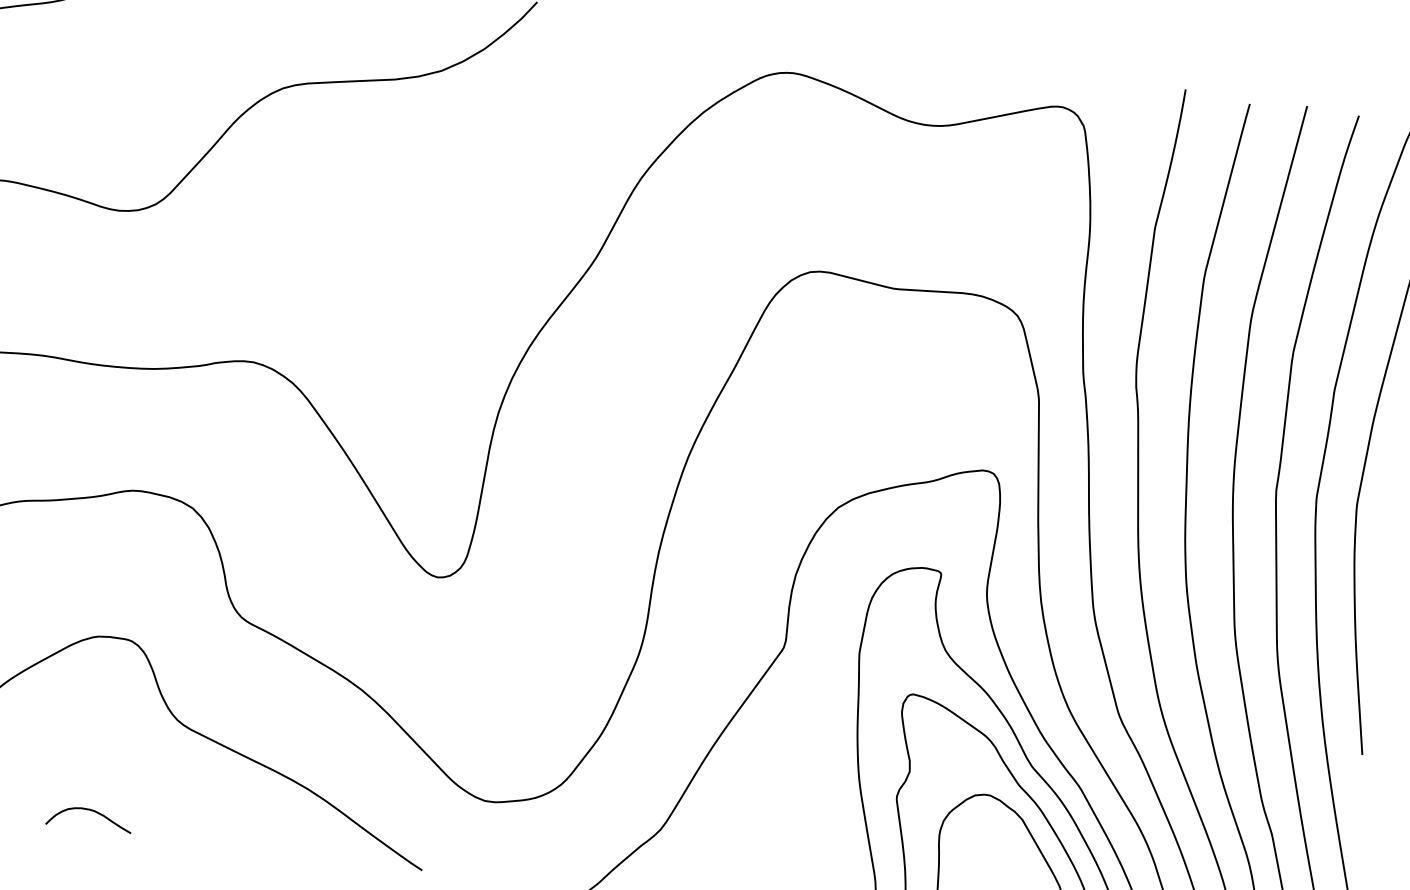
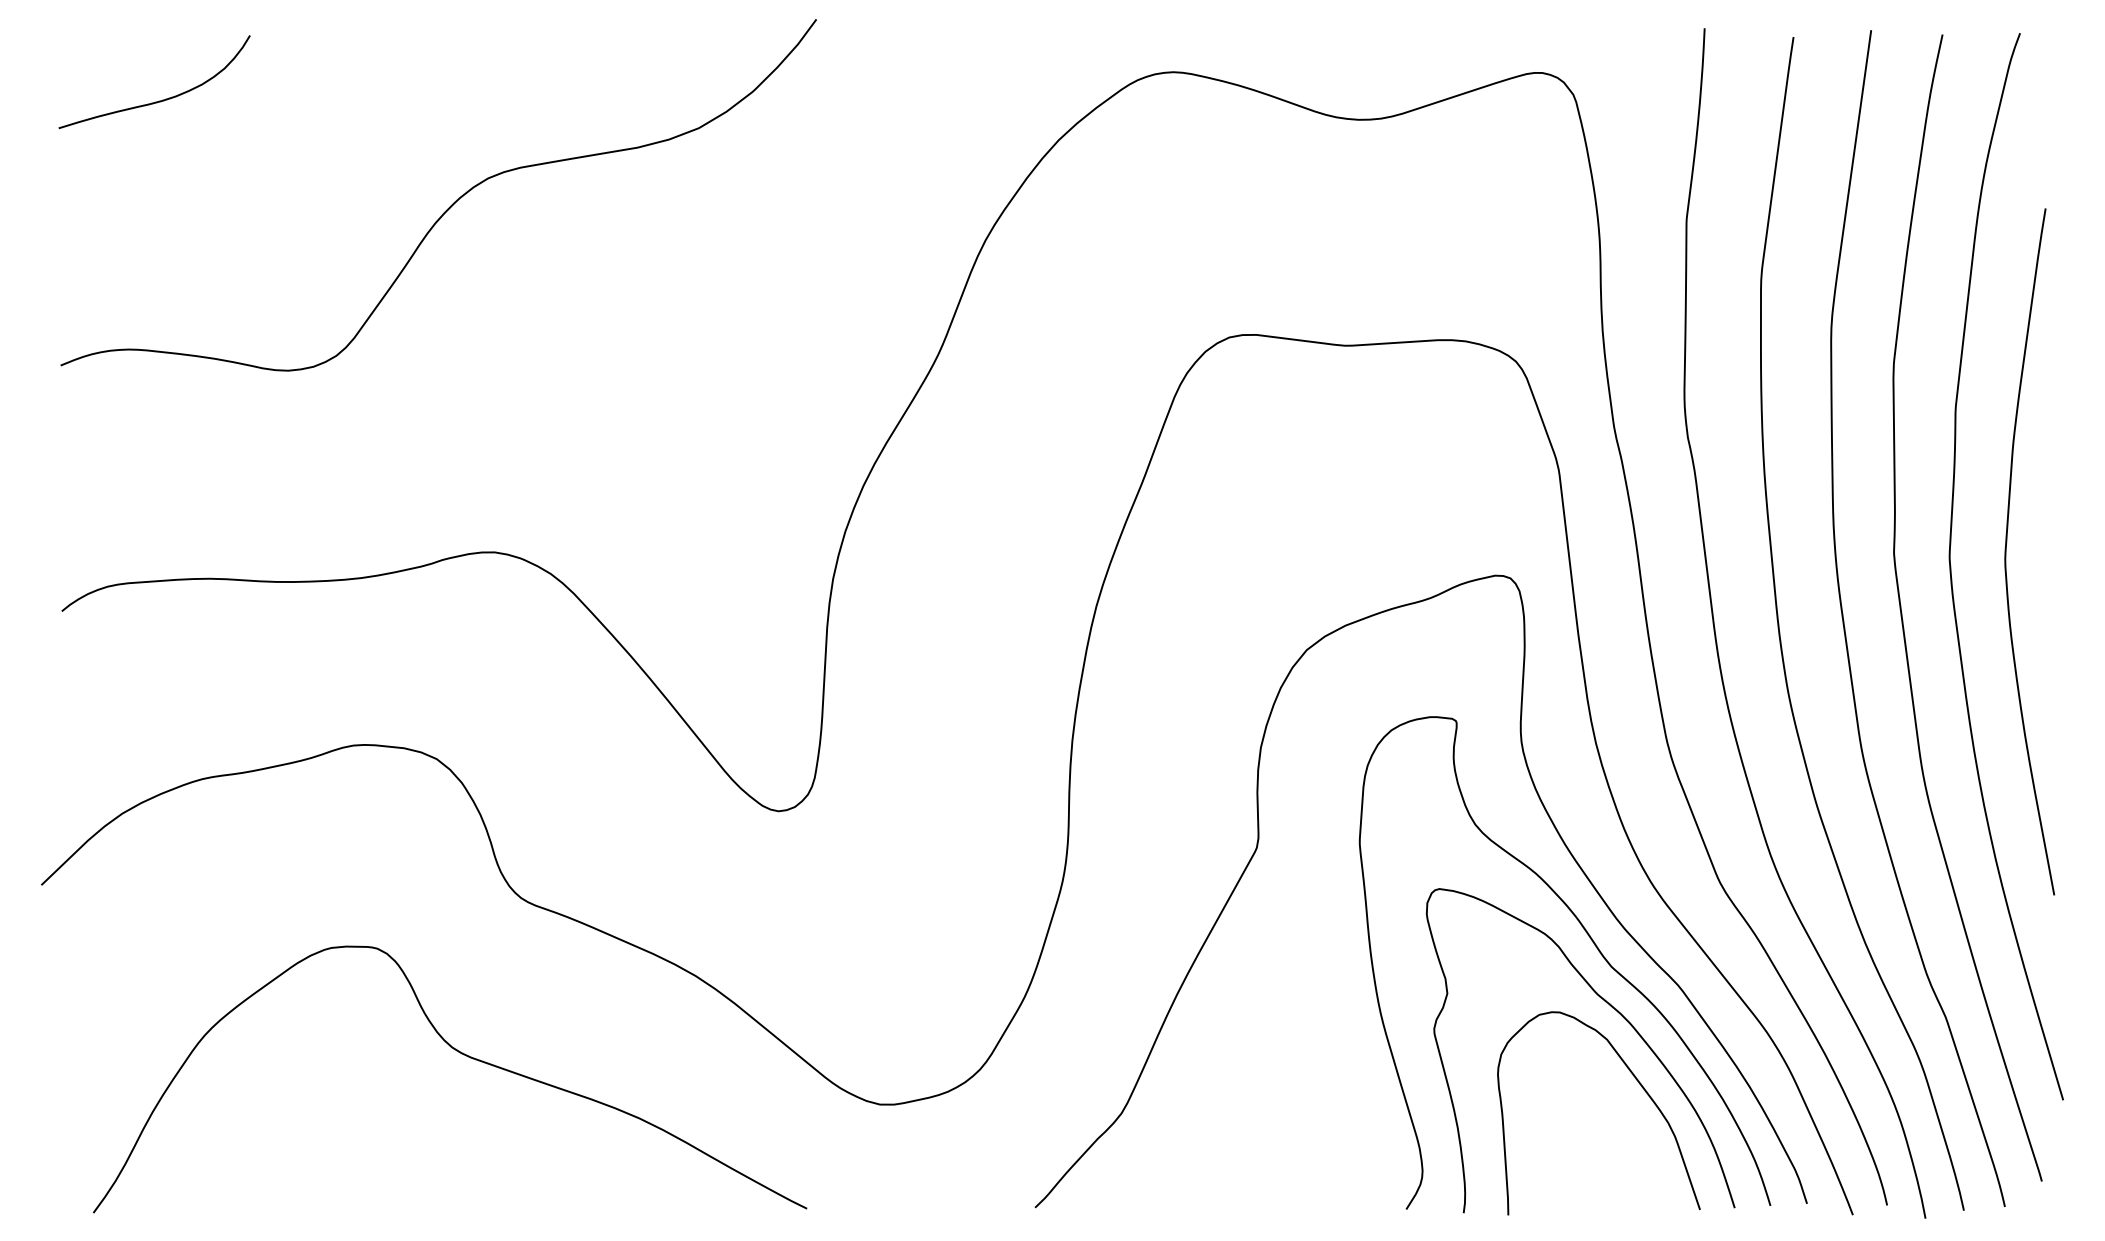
curve: (92, 811) -> (352, 1184), removed

